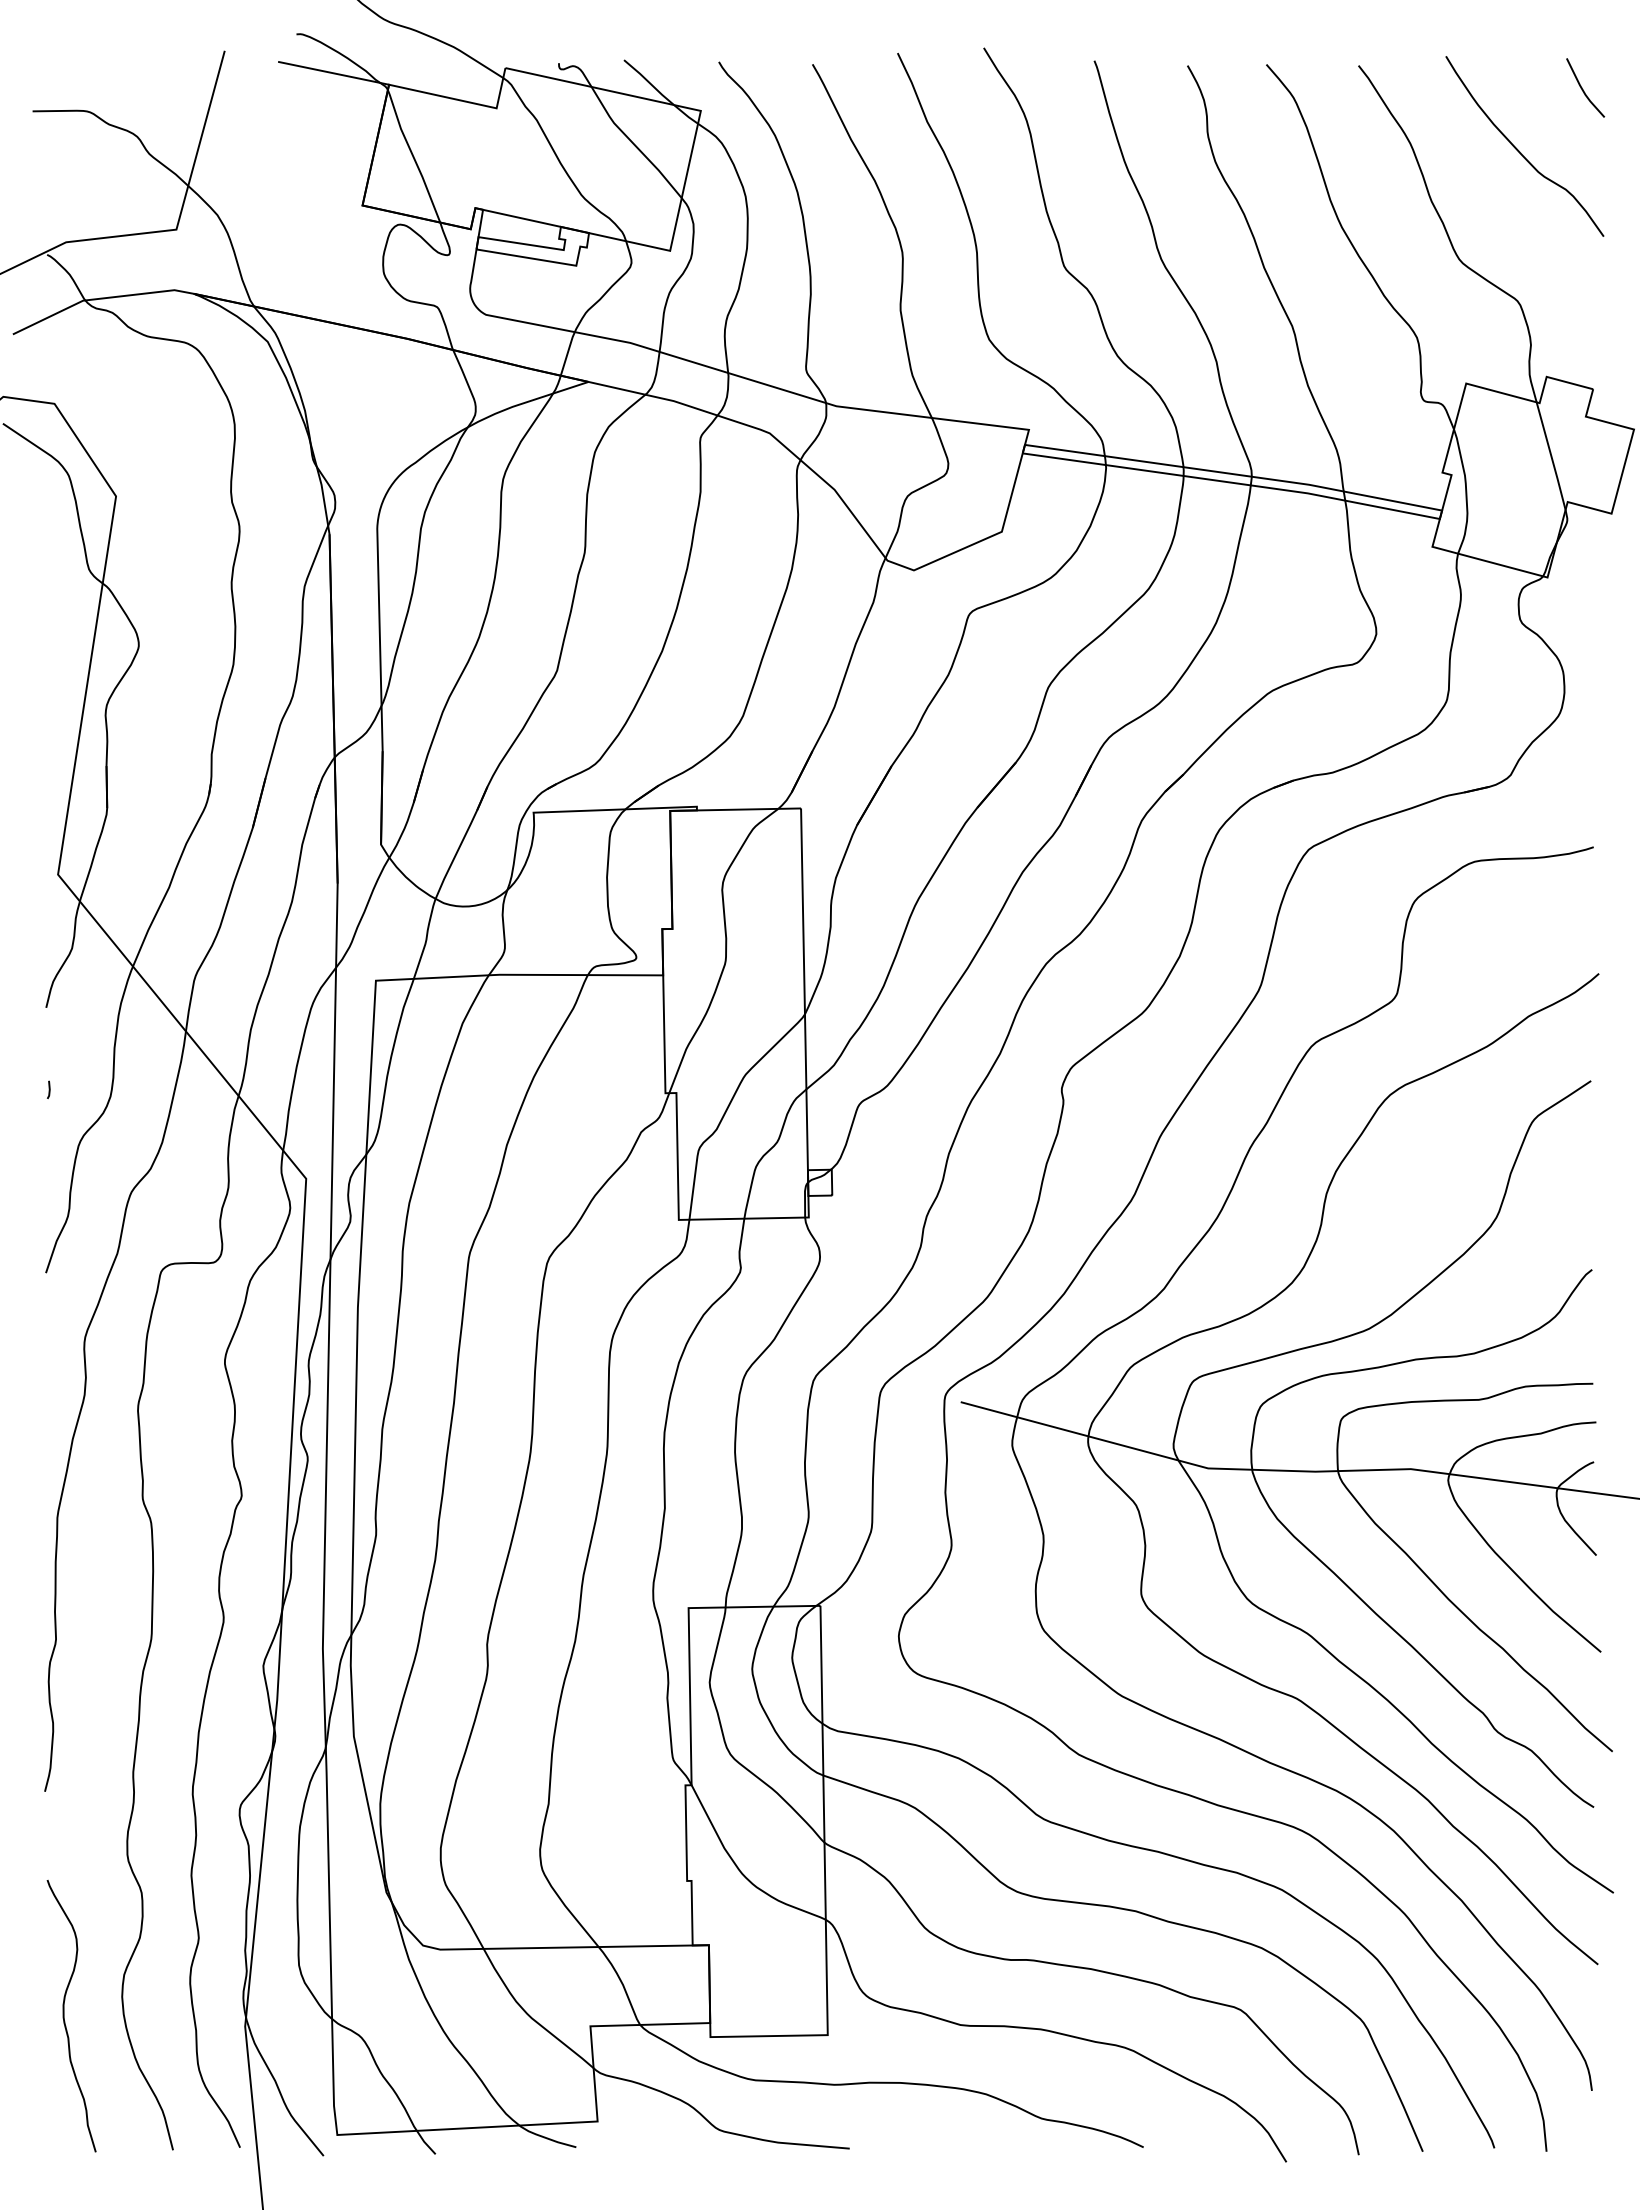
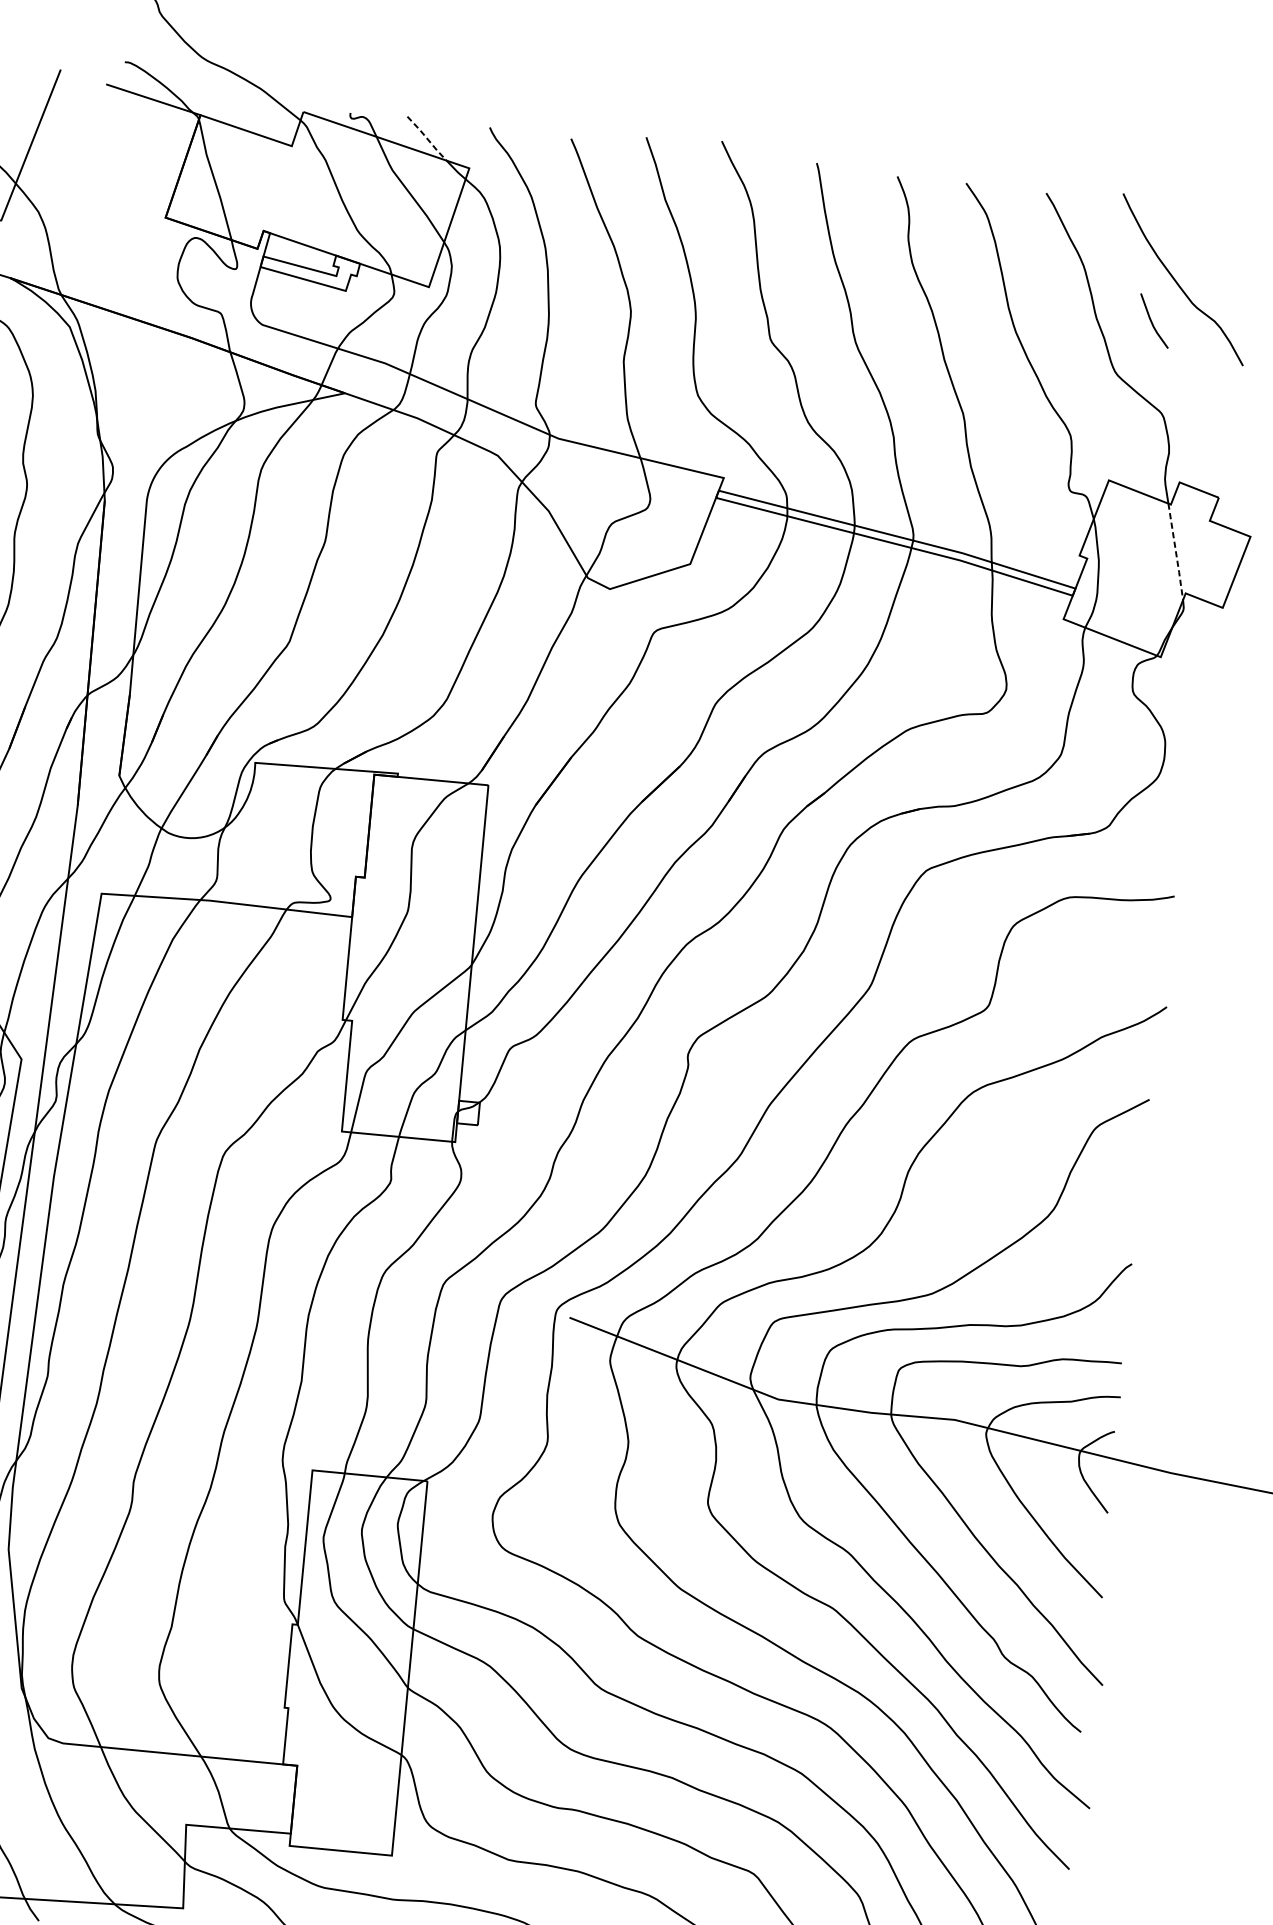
line: (649, 82) -> (427, 138), solid -> dashed
line: (1583, 89) -> (1152, 322), moved
line: (1551, 456) -> (1176, 552), solid -> dashed

